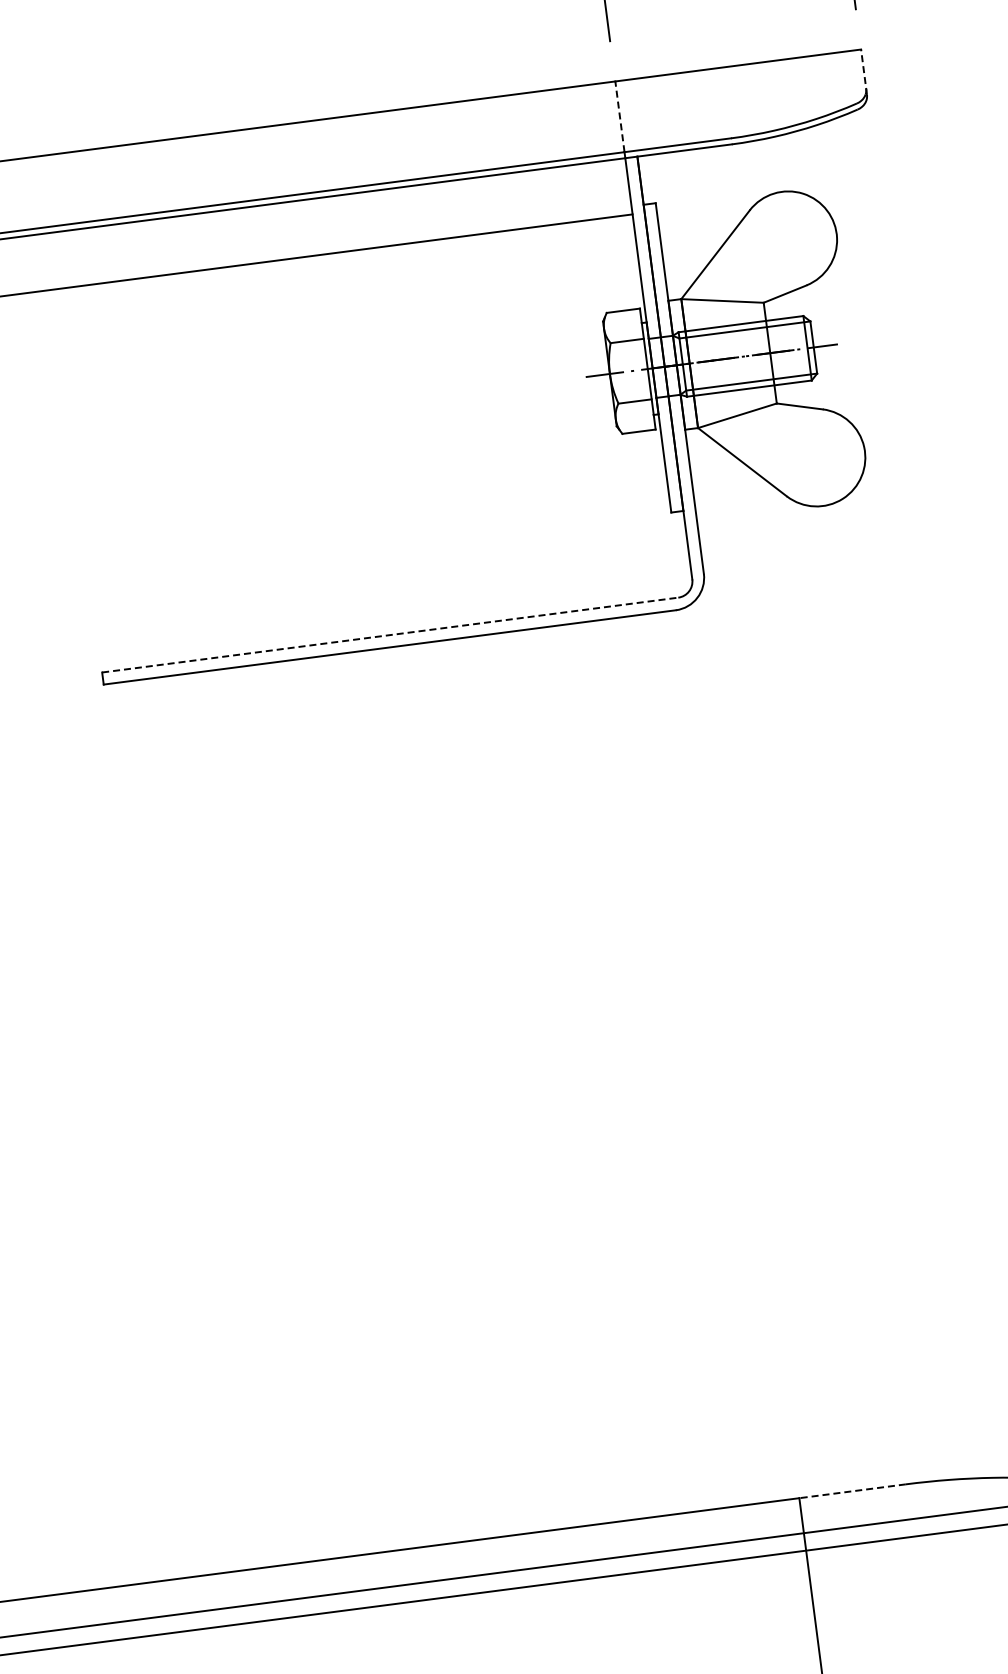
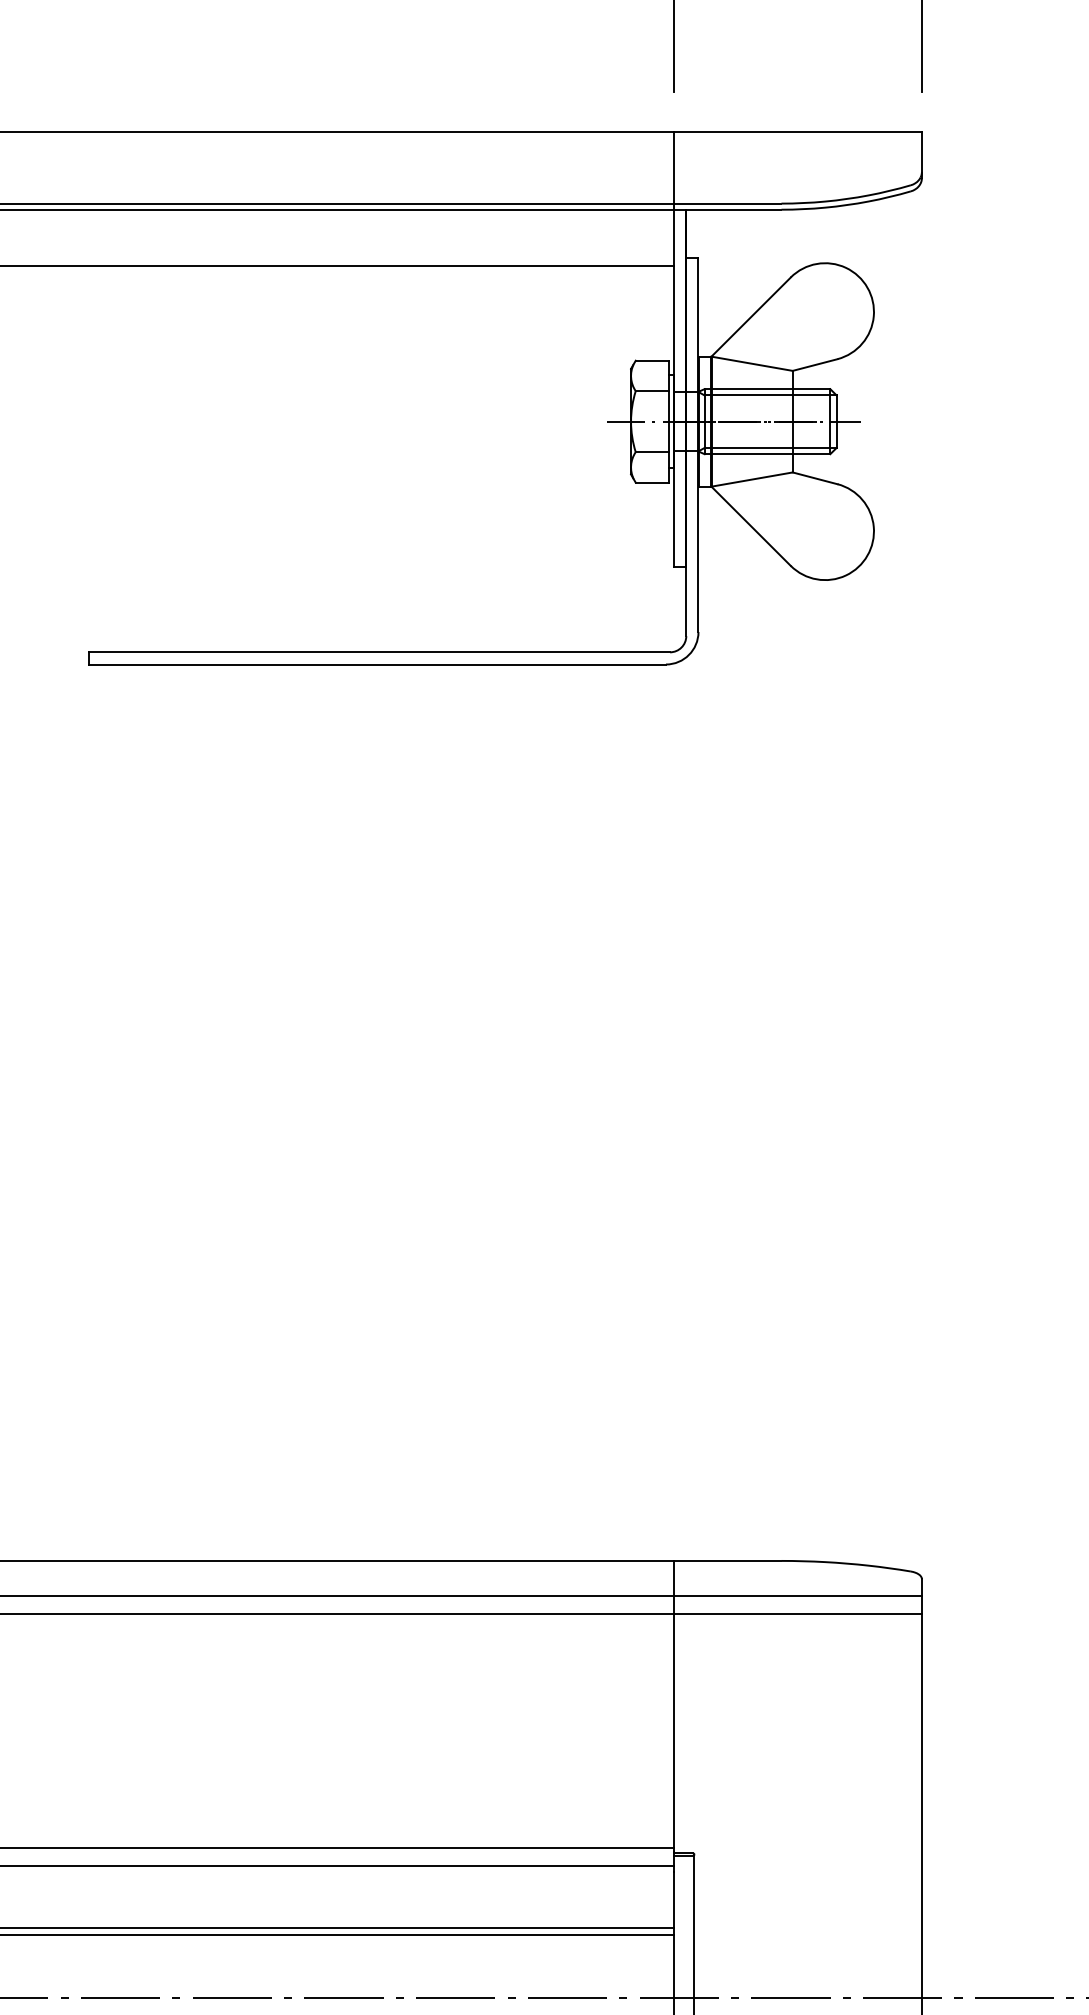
line: (863, 72) -> (921, 155), dashed -> solid
line: (620, 116) -> (674, 167), dashed -> solid
line: (391, 635) -> (380, 652), dashed -> solid
line: (852, 1490) -> (727, 1560), dashed -> solid

